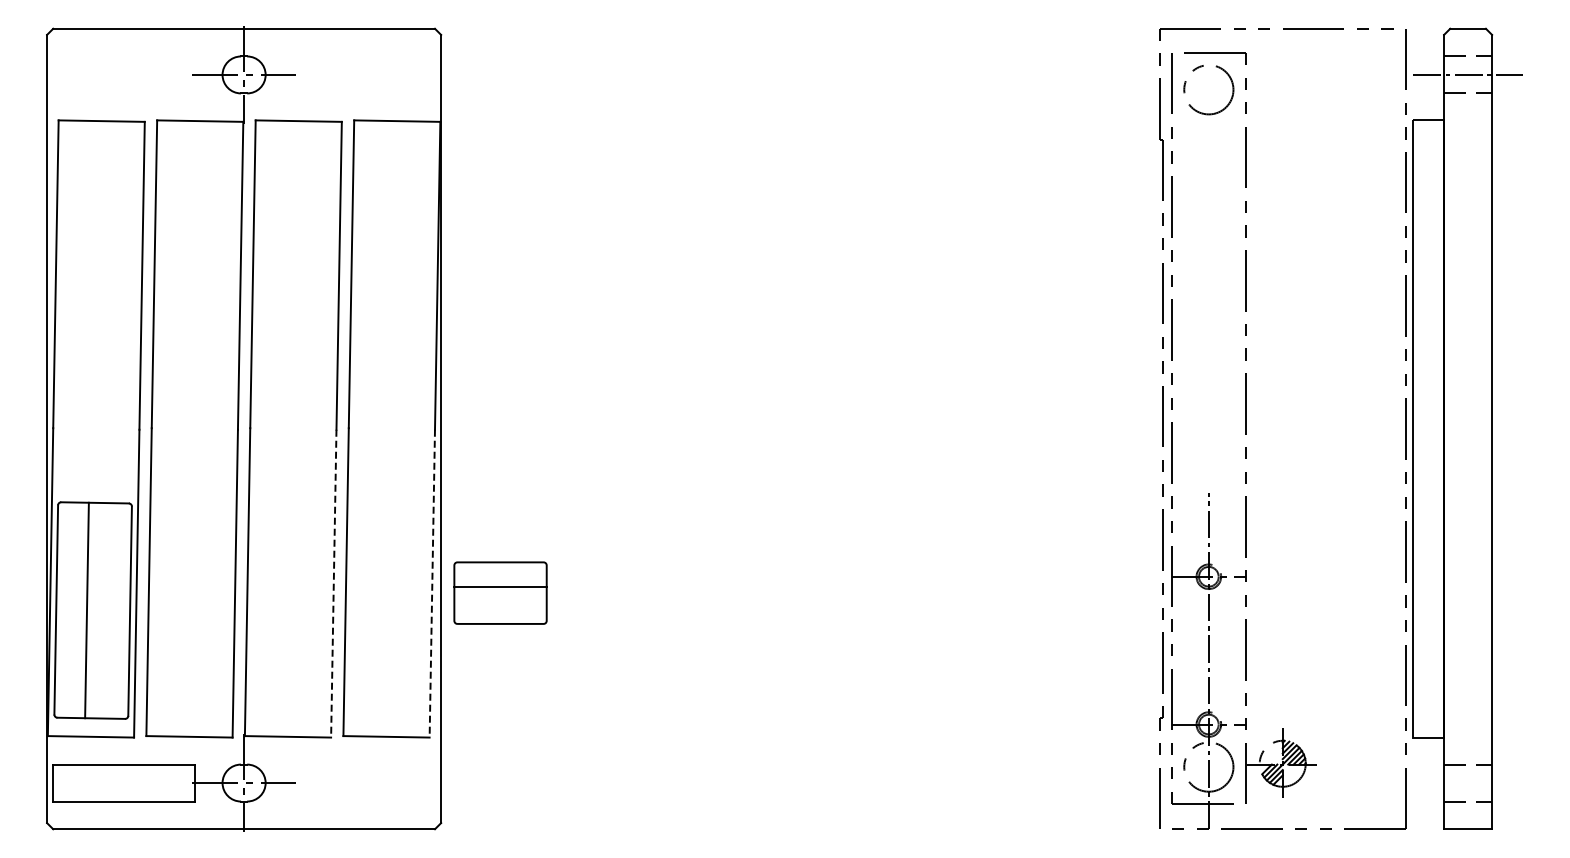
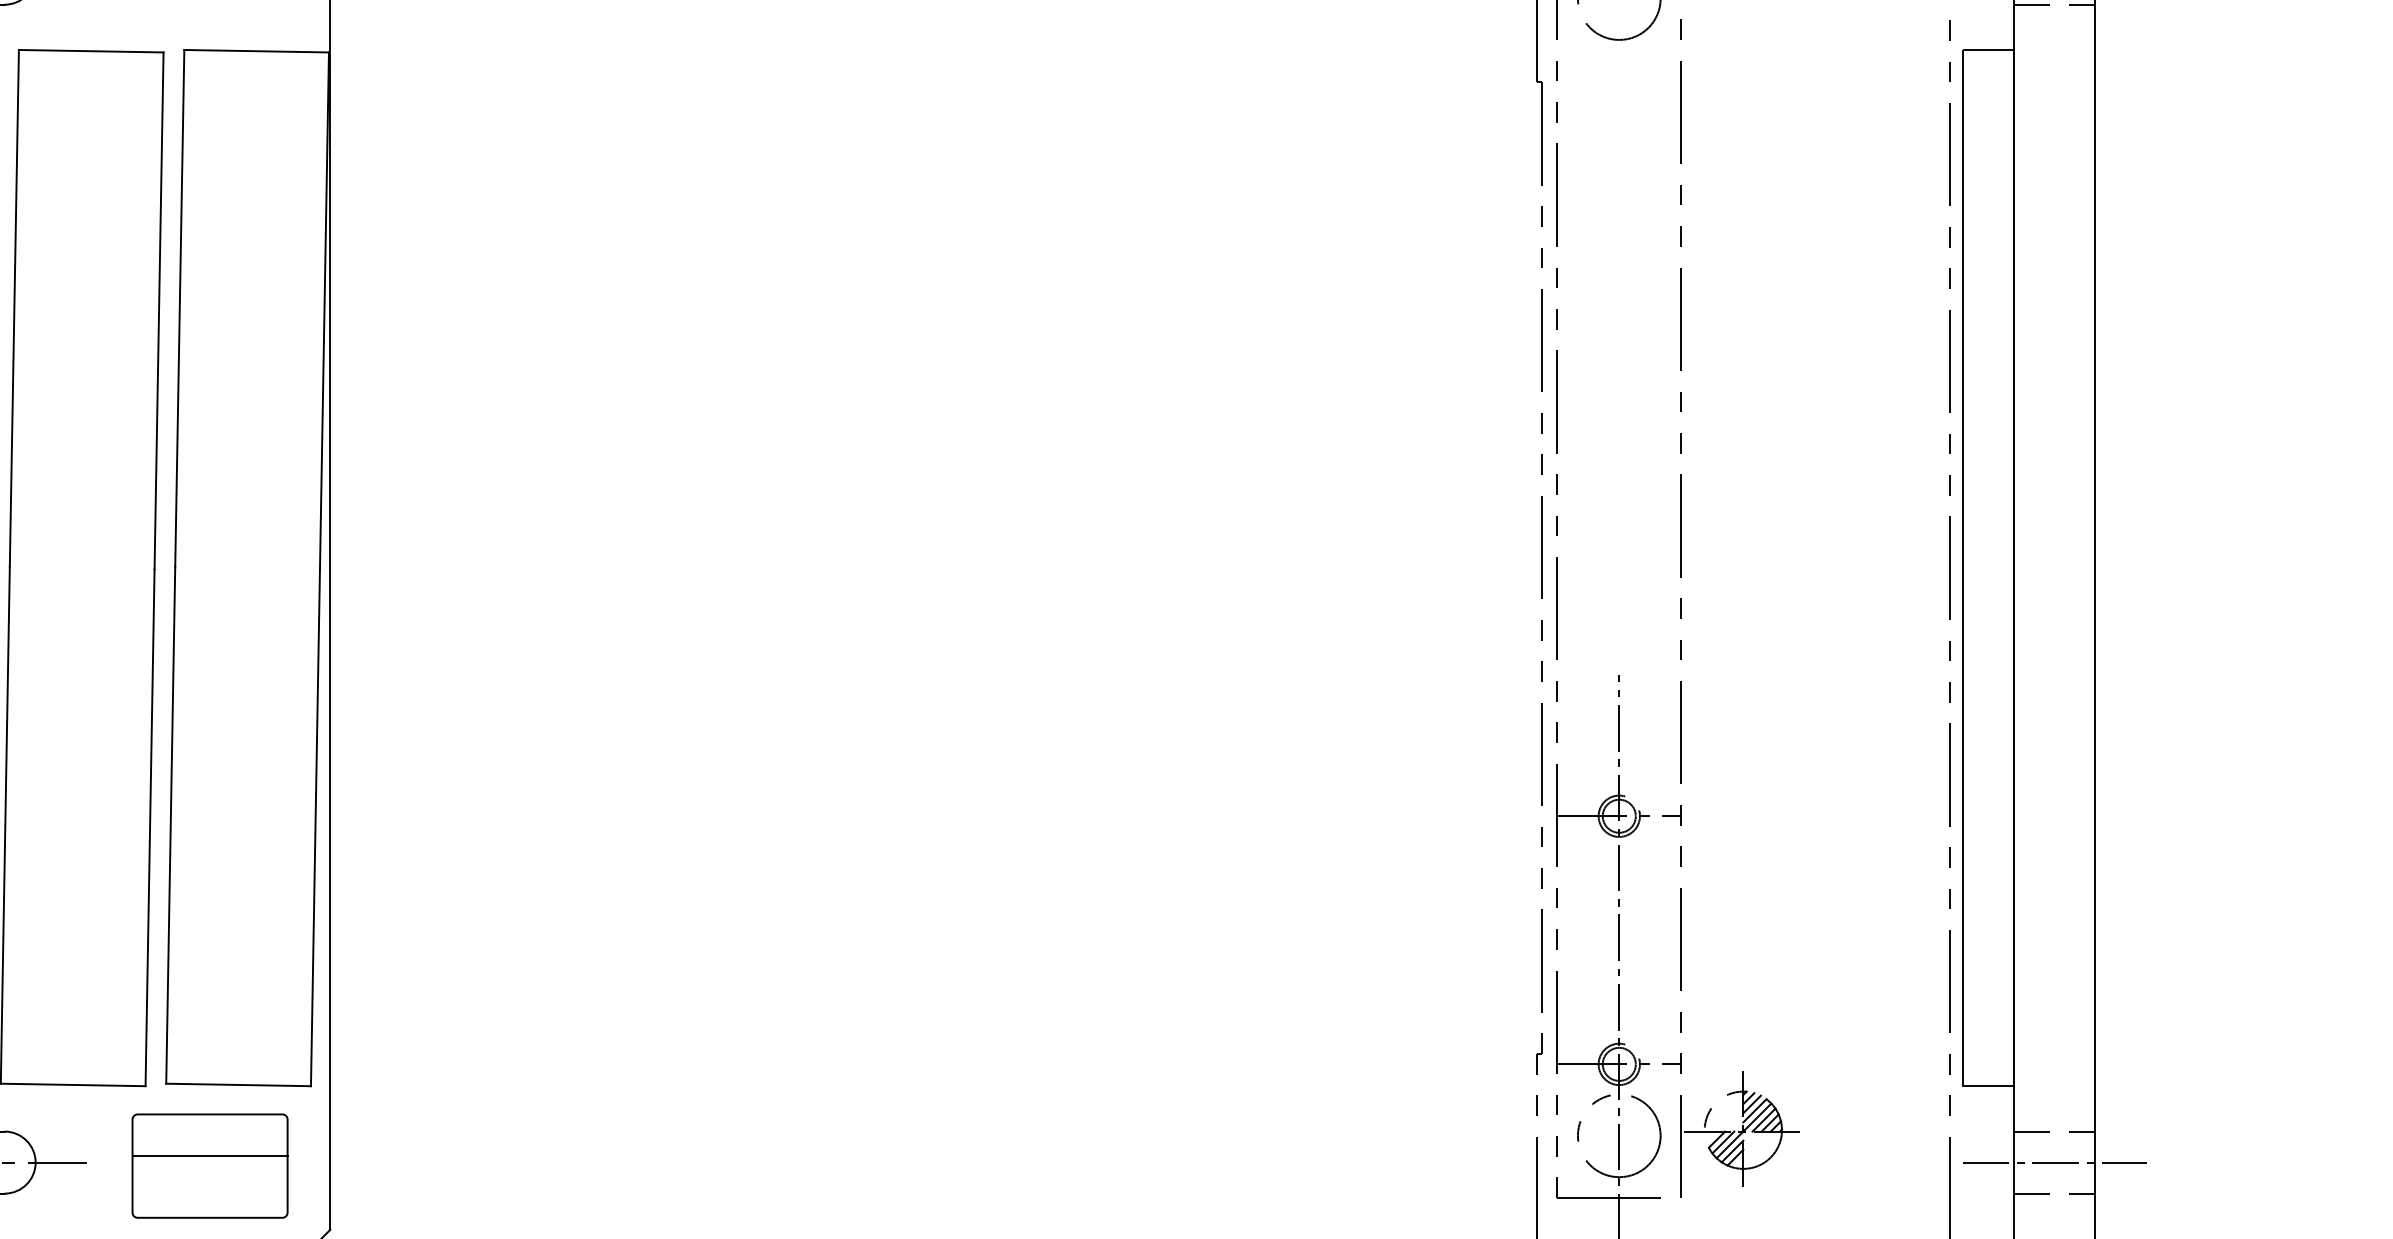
line: (333, 583) -> (149, 827), dashed -> solid
line: (432, 583) -> (315, 827), dashed -> solid
part: (500, 592) -> (210, 1165), moved
line: (1467, 783) -> (2053, 1163), added

